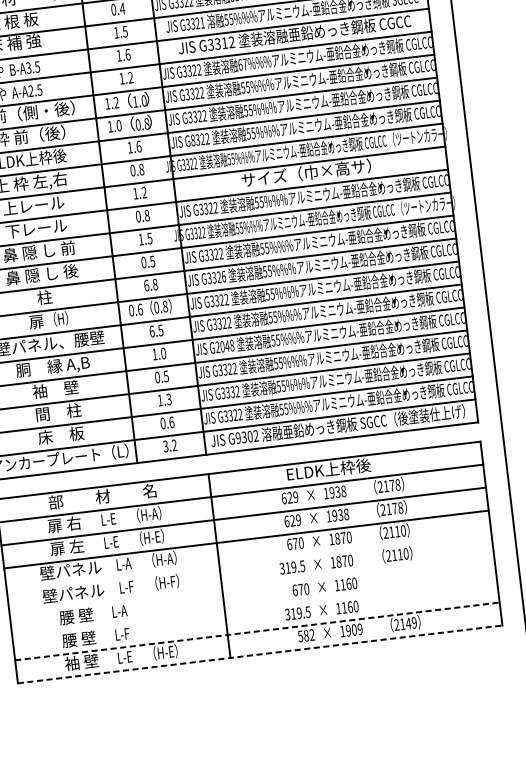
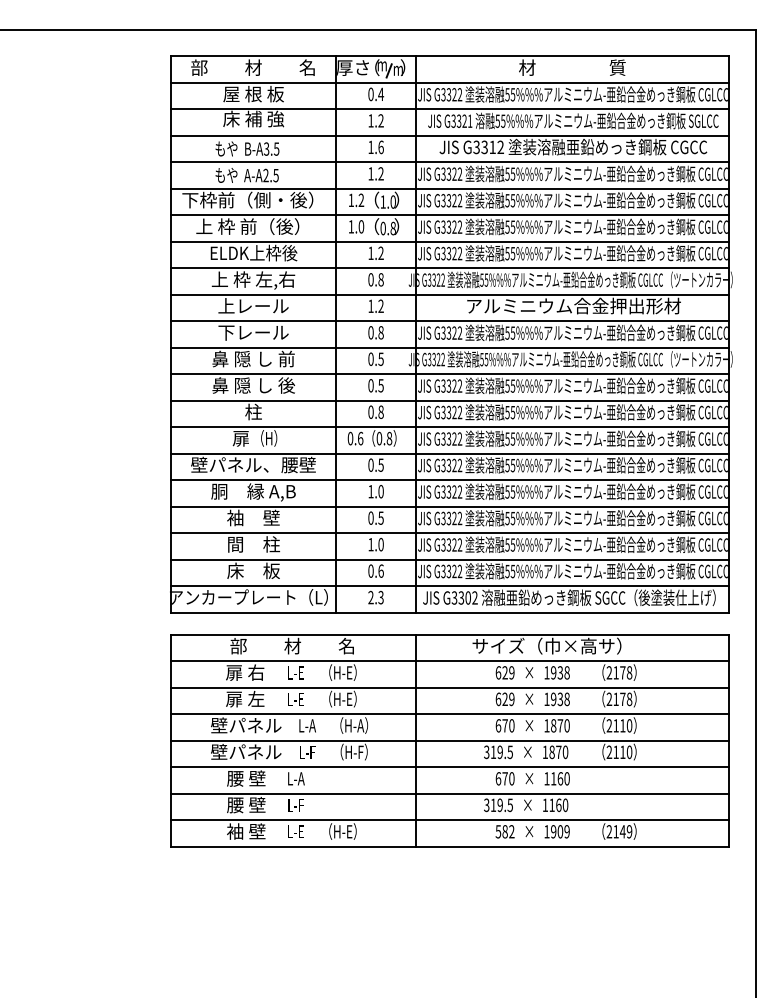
text: (124, 31) -> (380, 120), 1.5 -> 1.2
text: (242, 64) -> (510, 173), 67%%% -> 55%%%
text: (193, 140) -> (443, 253), G8322 -> G3322
text: (138, 146) -> (380, 253), 1.6 -> 1.2
text: (311, 172) -> (573, 305), サイズ（巾×高サ） -> アルミニウム合金押出形材
text: (140, 239) -> (370, 358), 1.5 -> 0.5
text: (223, 276) -> (459, 412), G3326 -> G3322
text: (146, 285) -> (370, 411), 6.8 -> 0.8
text: (151, 330) -> (370, 464), 6.5 -> 0.5
text: (224, 346) -> (451, 491), G2048 -> G3322
text: (232, 392) -> (454, 545), G3332 -> G3322
text: (168, 399) -> (380, 544), 1.3 -> 1.0
text: (238, 437) -> (454, 597), G9302 -> G3302
text: (169, 445) -> (375, 597), 3.2 -> 2.3
text: (323, 469) -> (546, 645), ELDK上枠後 -> サイズ（巾×高サ）
text: (148, 514) -> (342, 672), （H-A） -> （H-E）
line: (248, 562) -> (449, 740), added
line: (251, 585) -> (449, 767), added
line: (254, 608) -> (449, 793), added
line: (257, 631) -> (450, 820), dashed -> solid
line: (260, 654) -> (450, 846), dashed -> solid

